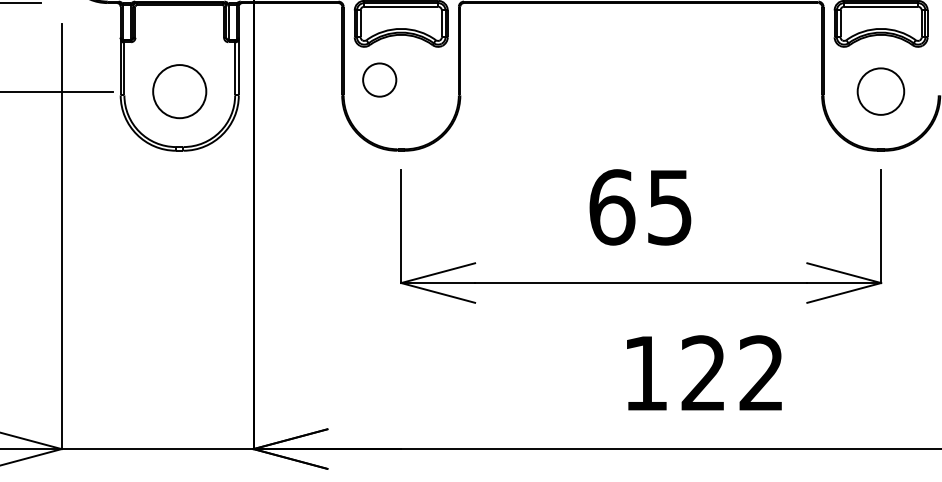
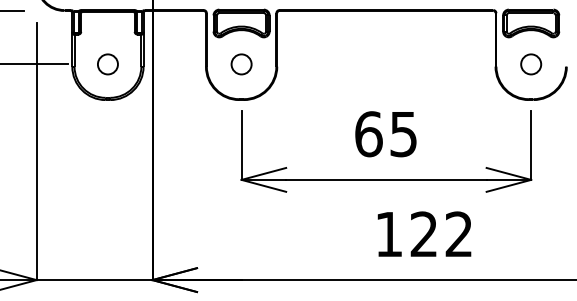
part: (379, 80) -> (241, 64), moved
part: (179, 91) -> (107, 64), size x0.62
part: (881, 91) -> (531, 64), size x0.71

